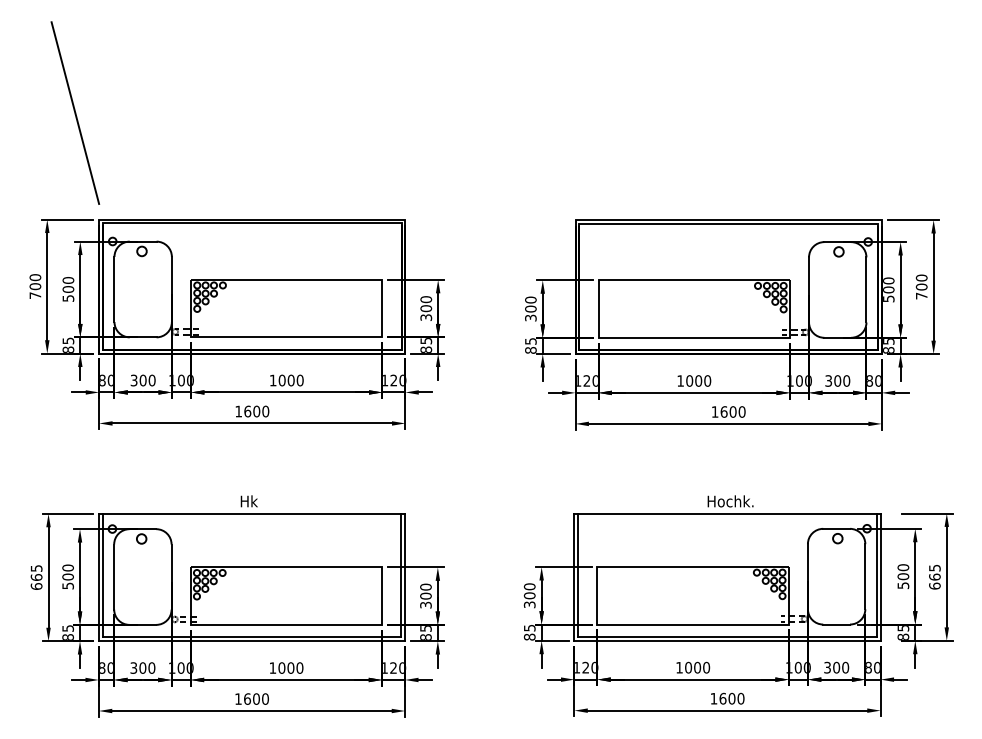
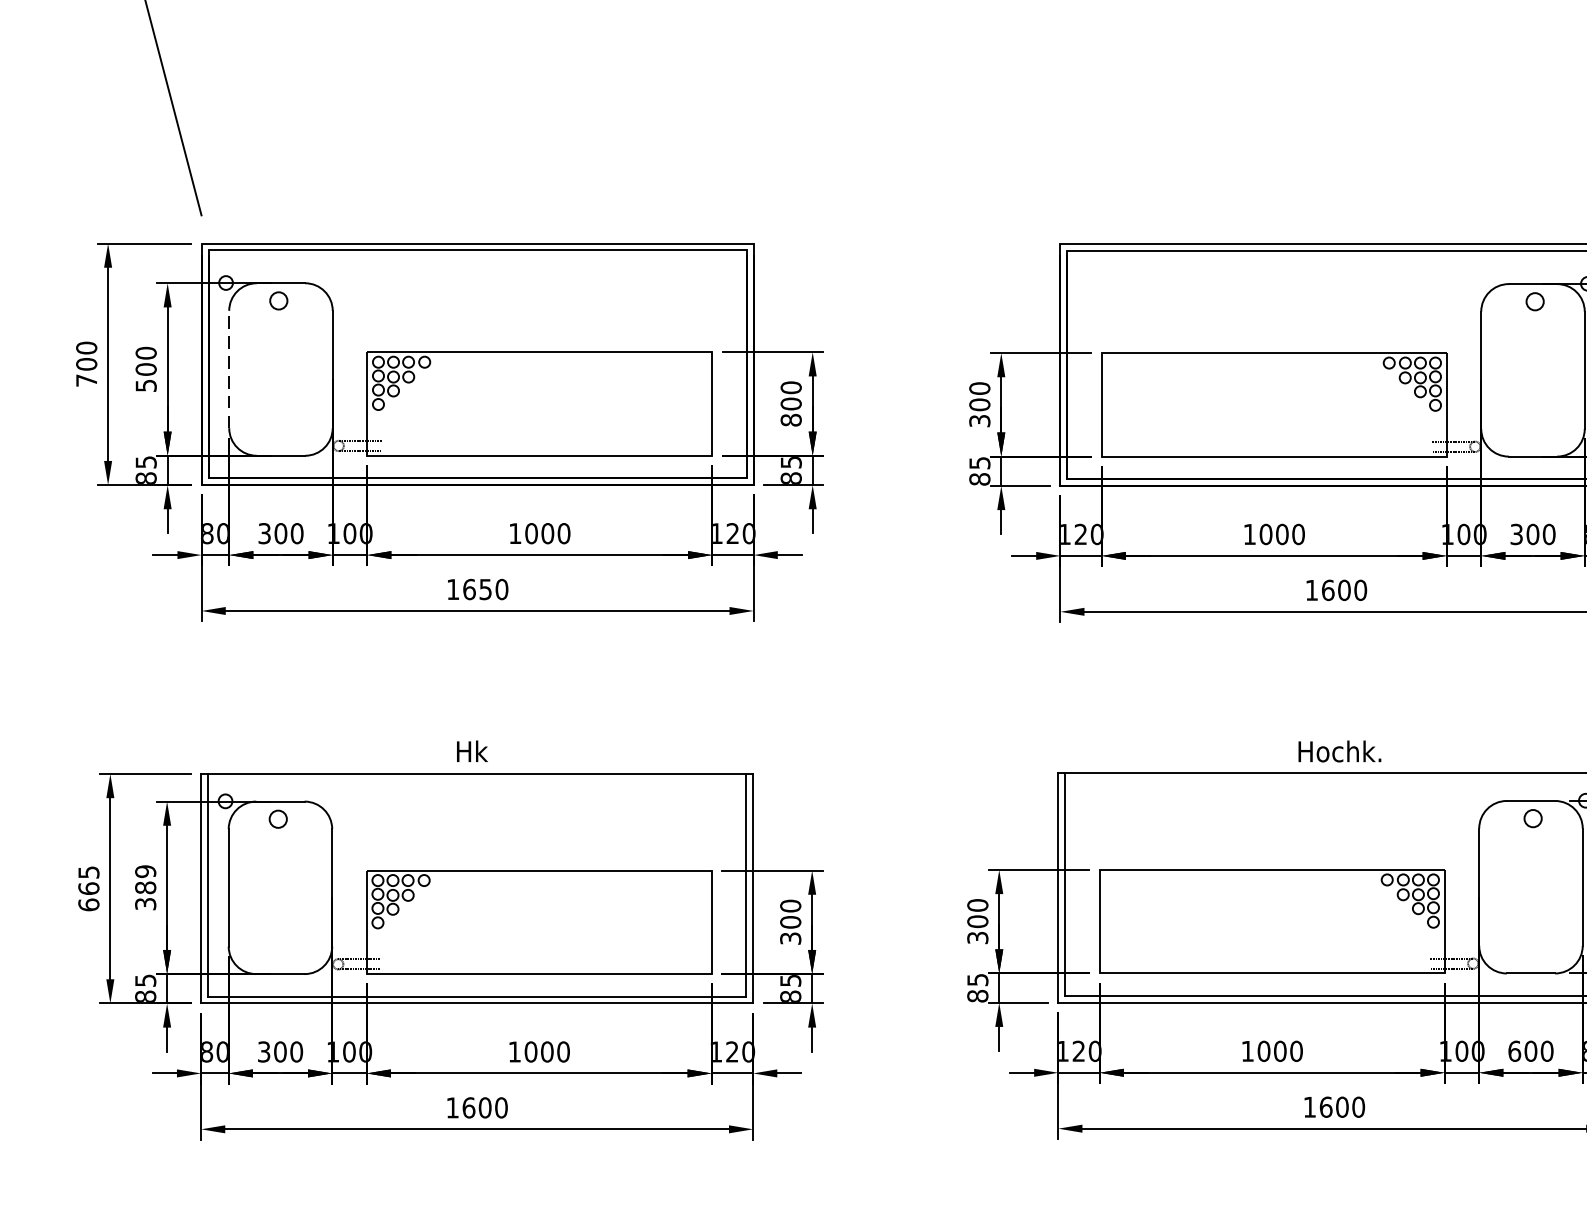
line: (114, 289) -> (229, 369), solid -> dashed
text: (426, 317) -> (791, 419), 300 -> 800
text: (256, 411) -> (485, 589), 1600 -> 1650
text: (67, 576) -> (144, 886), 500 -> 389
text: (827, 667) -> (1514, 1050), 300 -> 600

